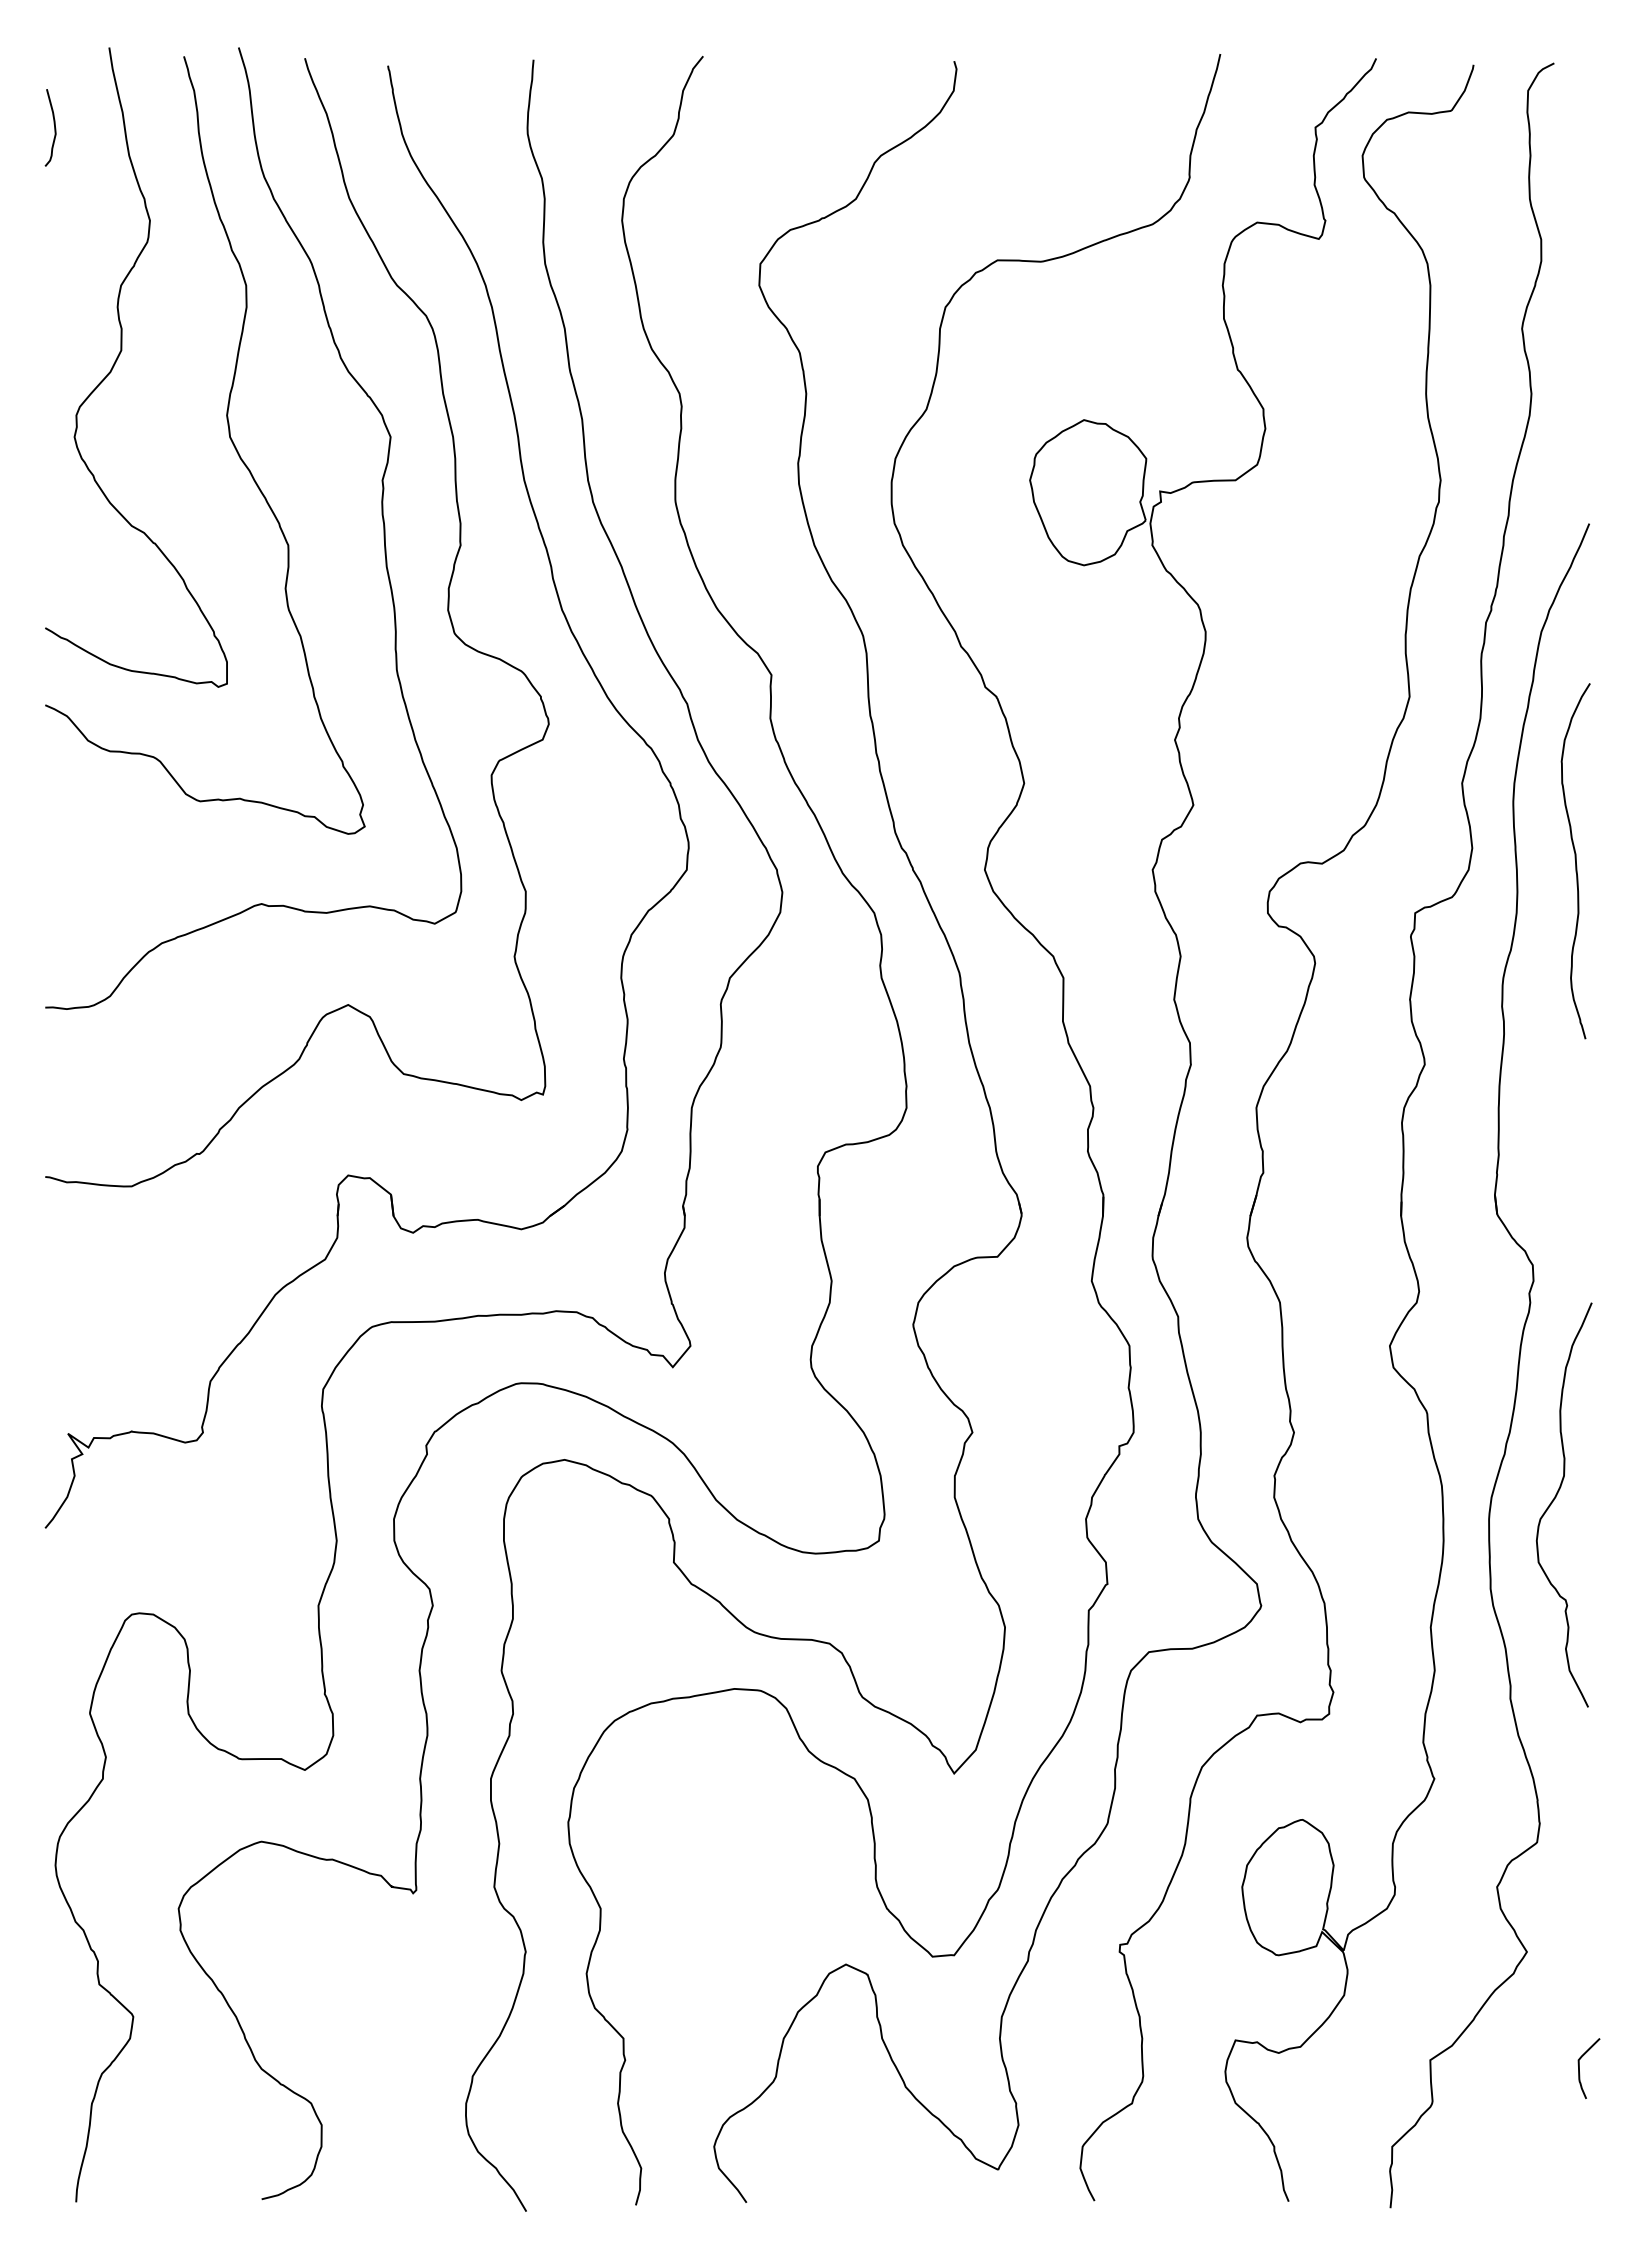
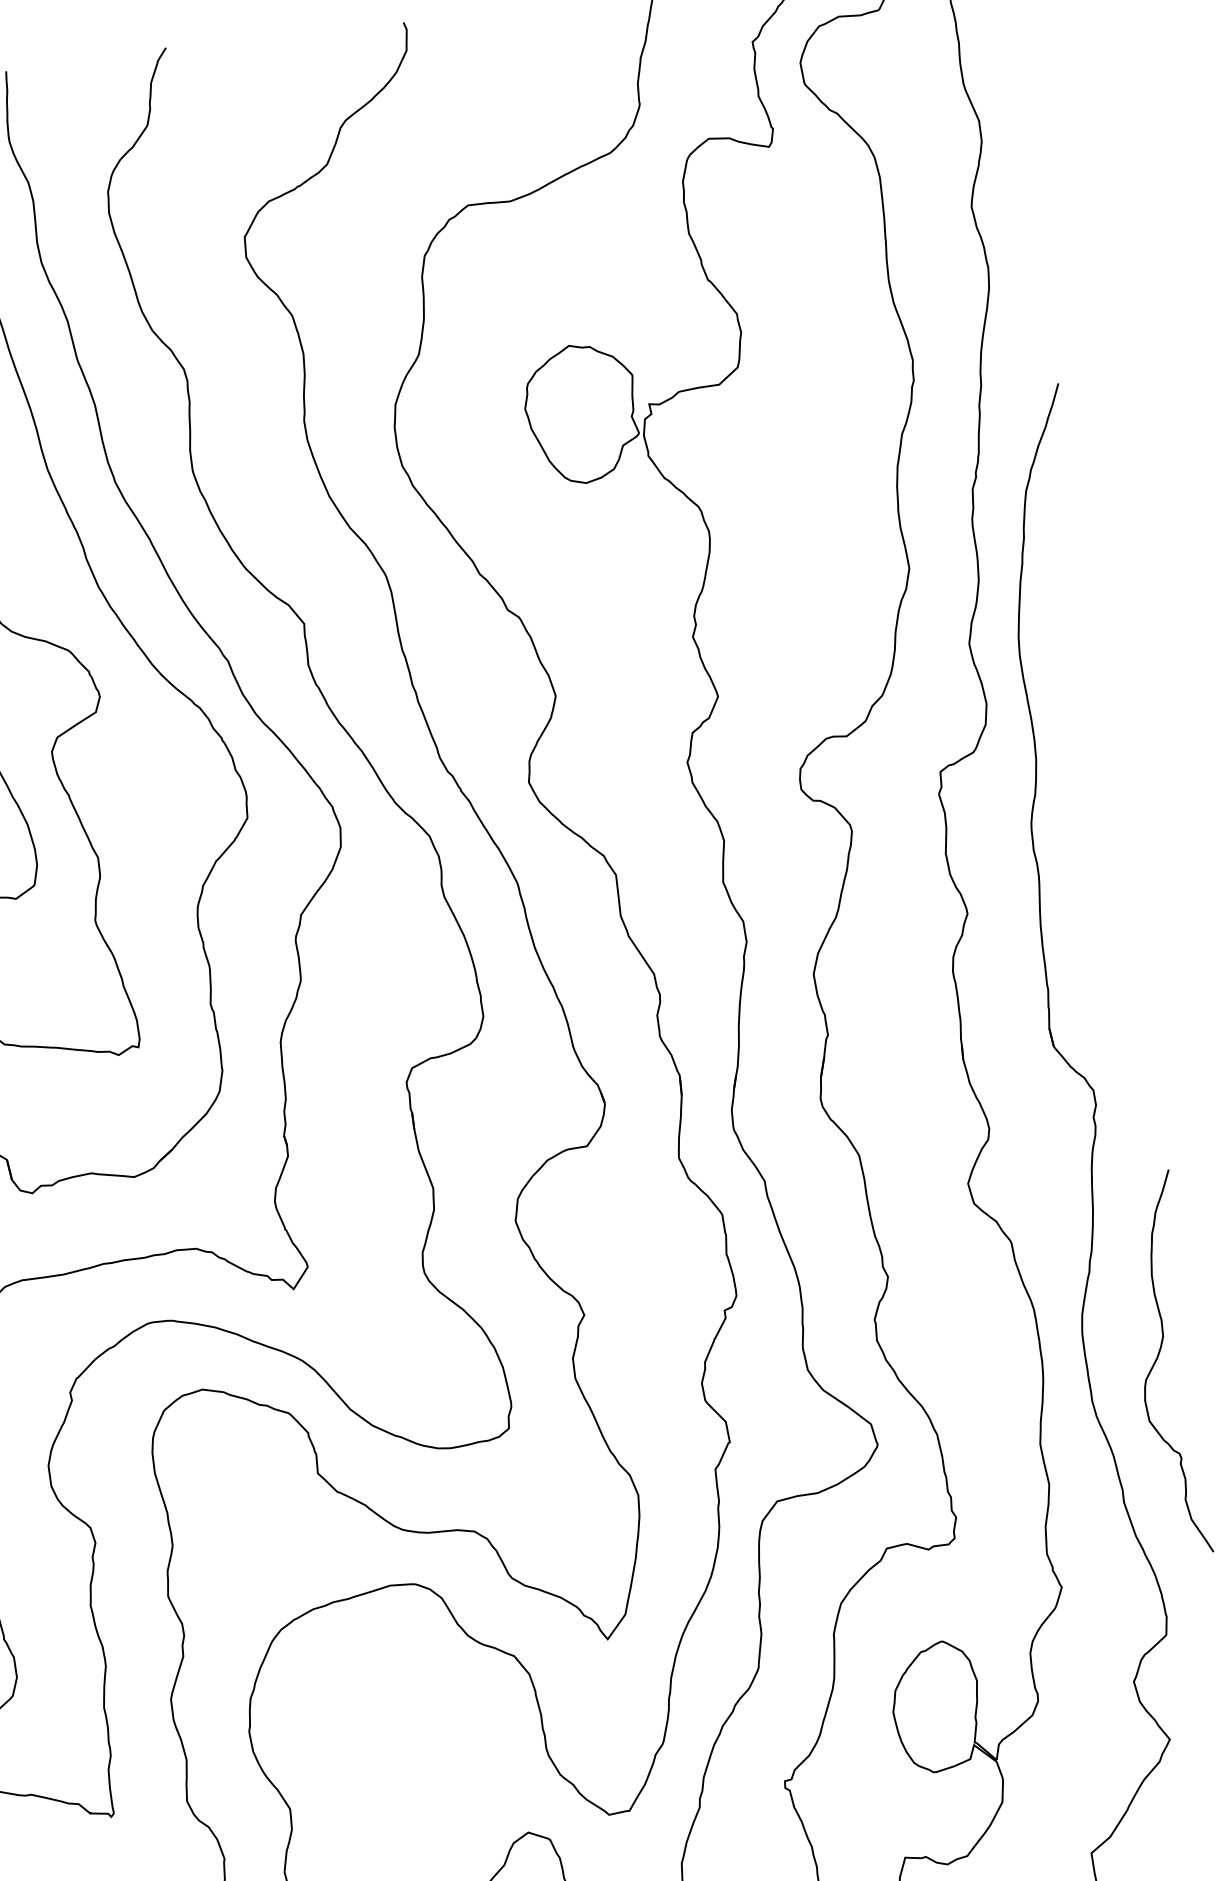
curve: (1575, 861) -> (1085, 704), removed
curve: (1556, 1497) -> (1158, 1357), moved

